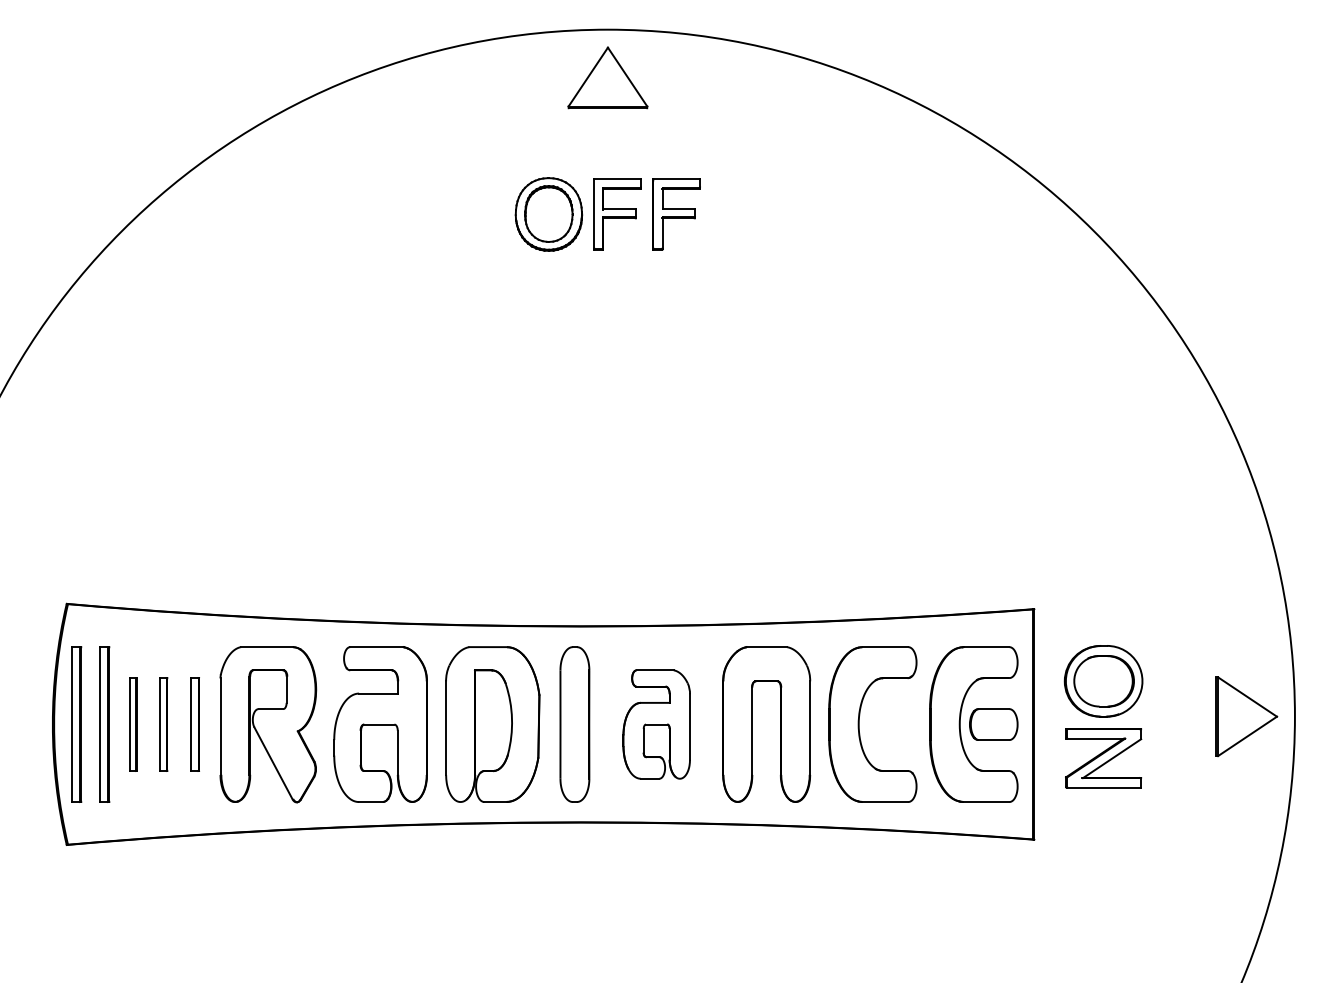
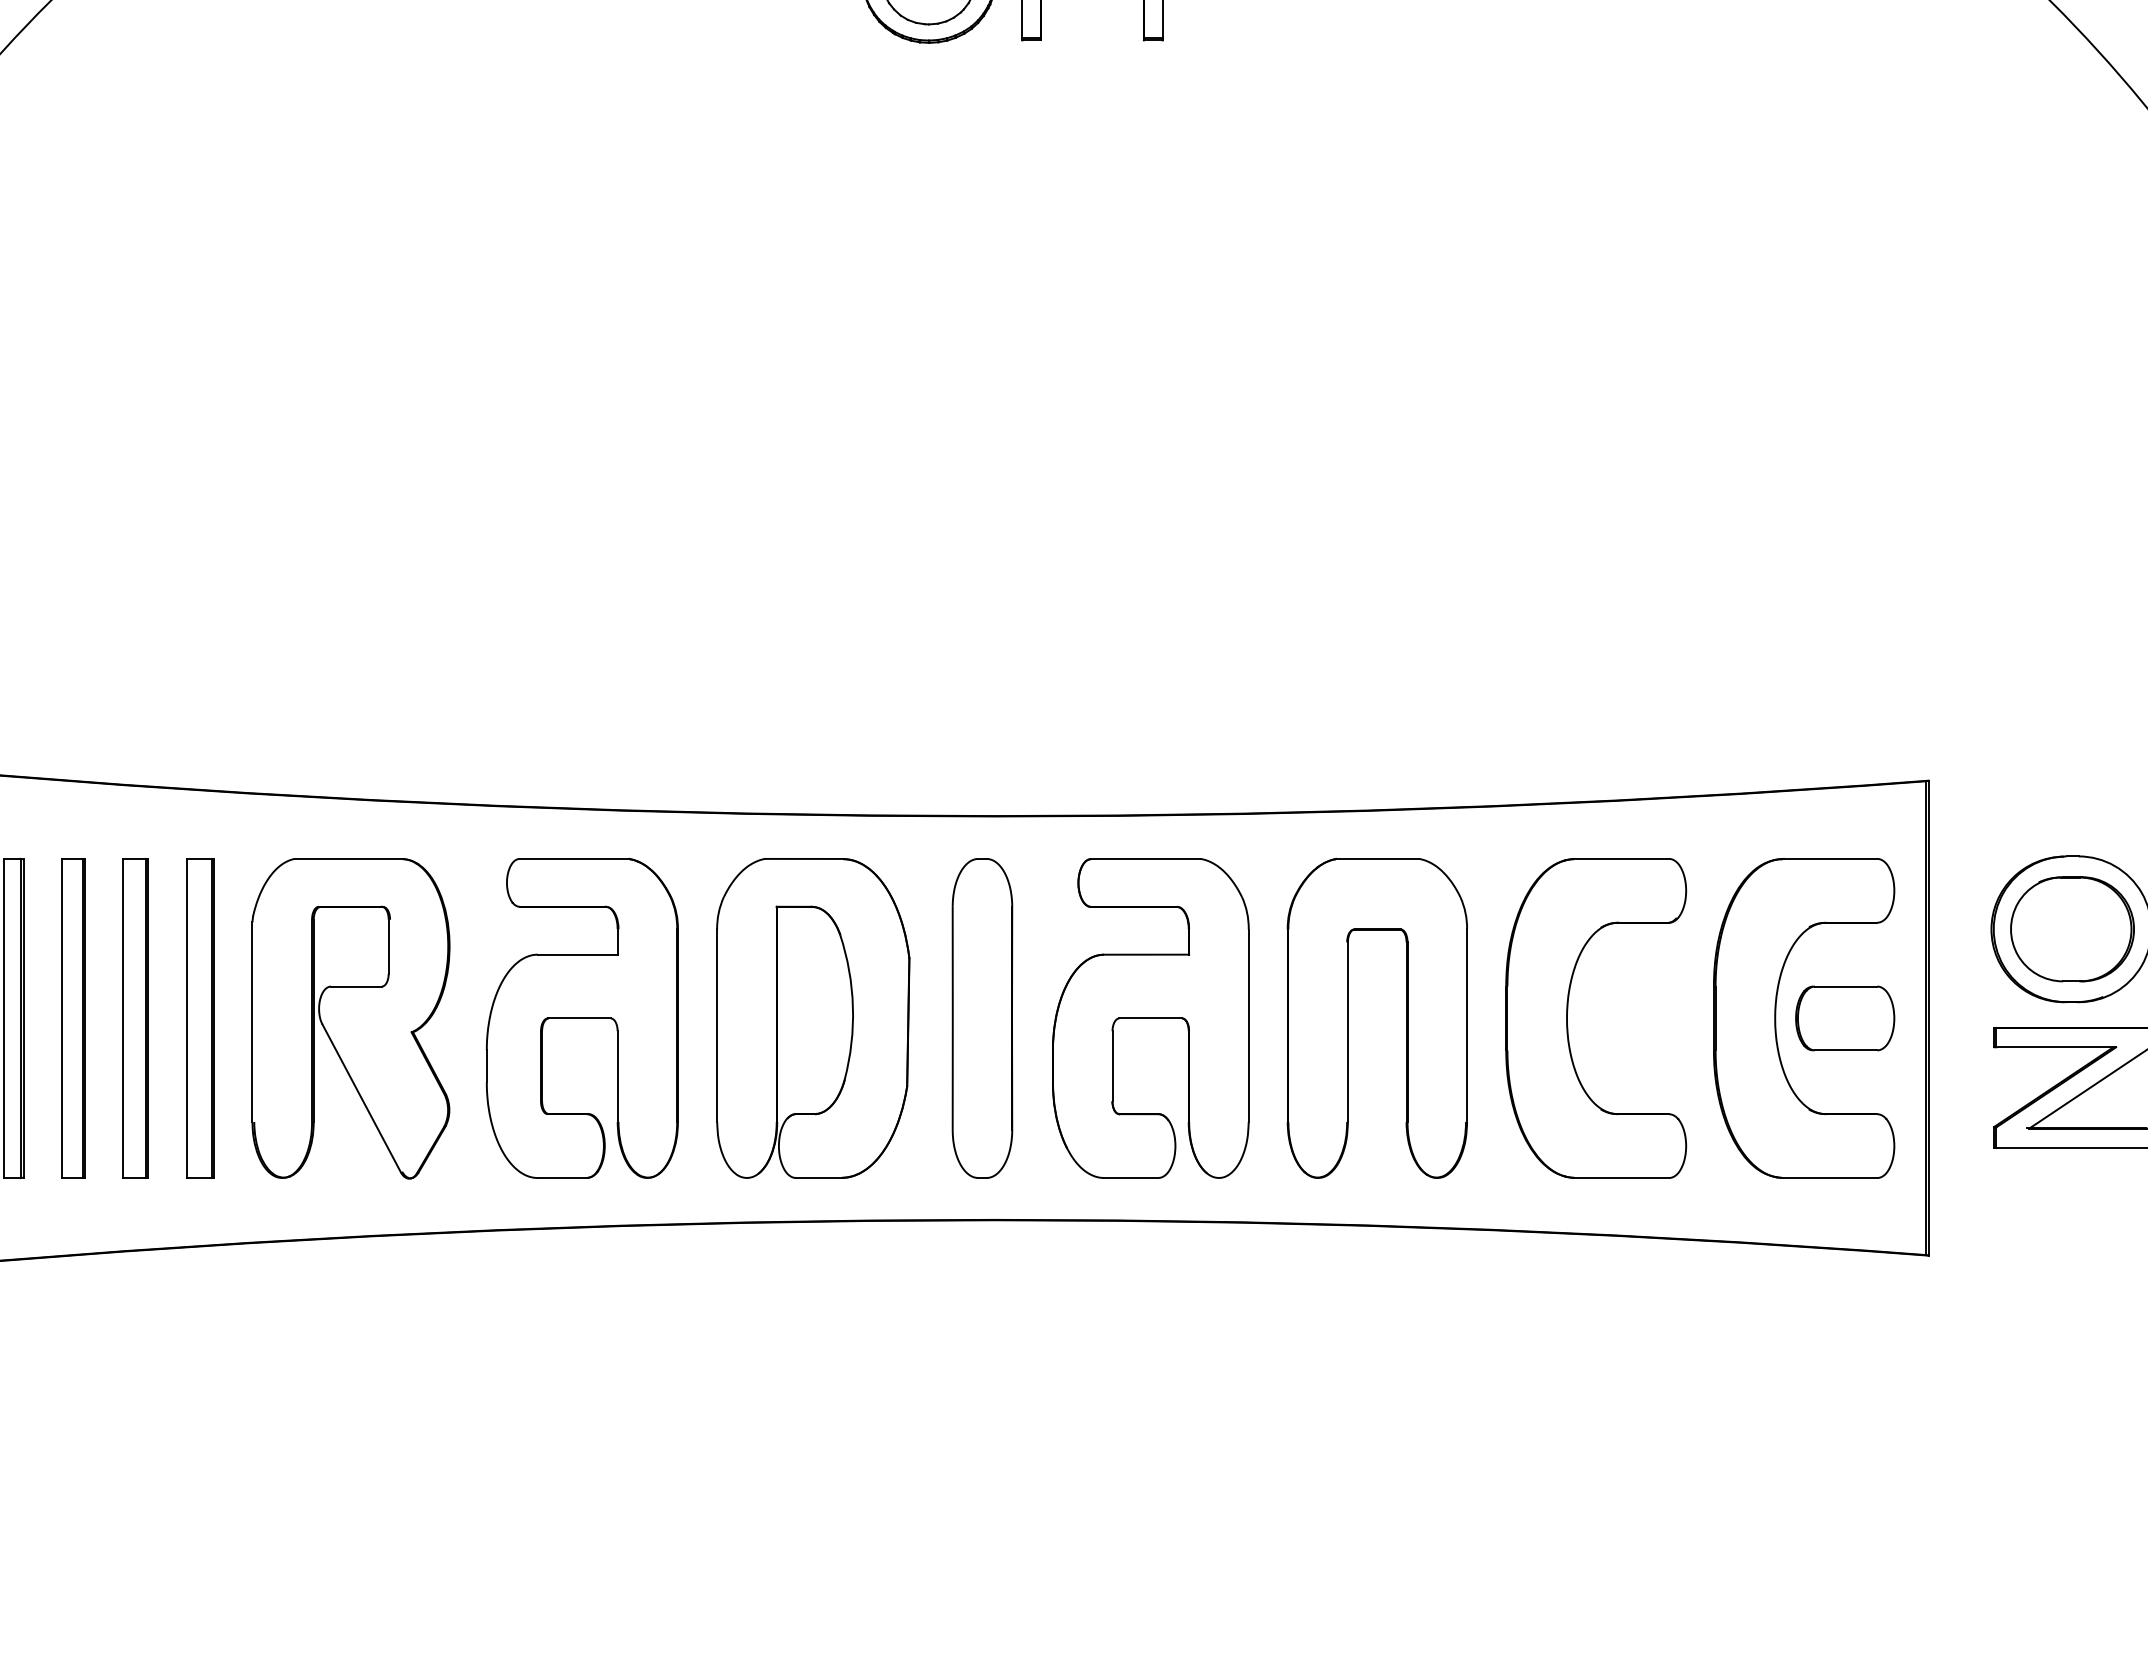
part: (133, 724) -> (73, 1018), size x1.67
part: (163, 724) -> (135, 1018), size x1.67
part: (194, 724) -> (198, 1018), size x1.67
part: (656, 724) -> (1150, 1018), size x1.43

